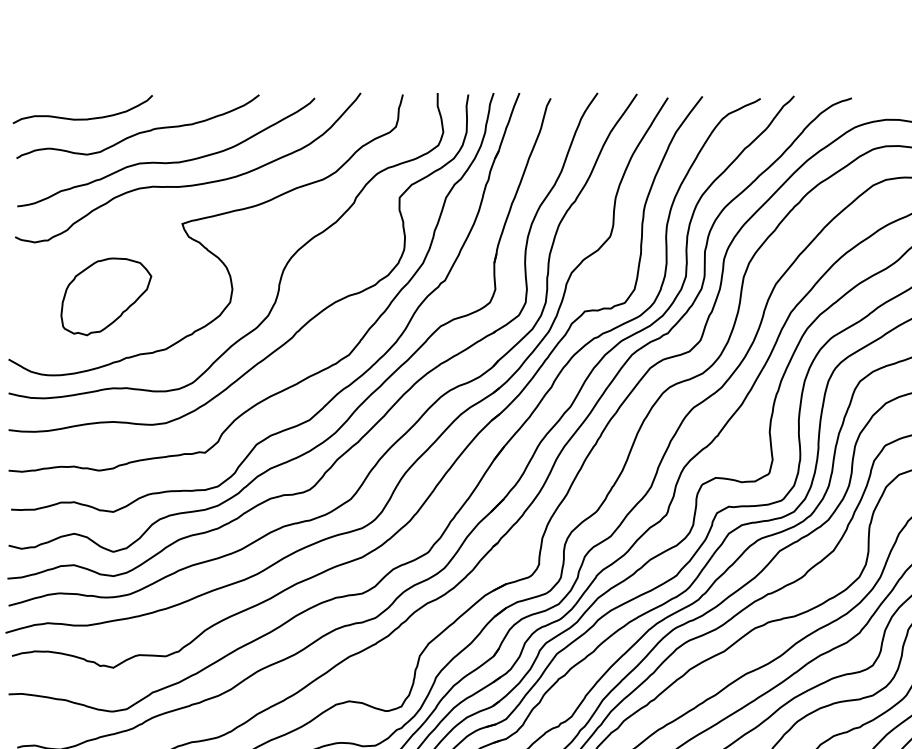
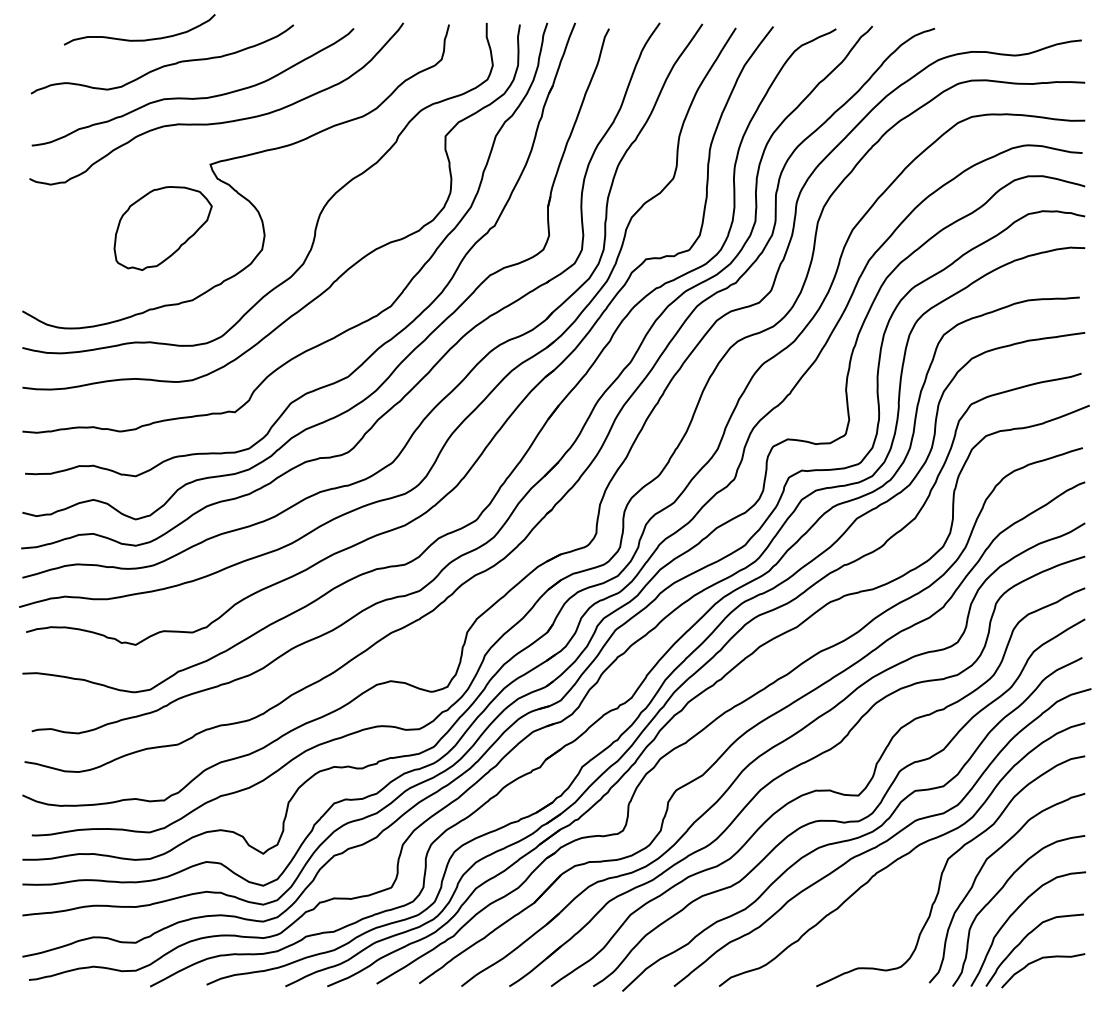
curve: (82, 118) -> (139, 39), moved
part: (105, 296) -> (162, 228), moved

